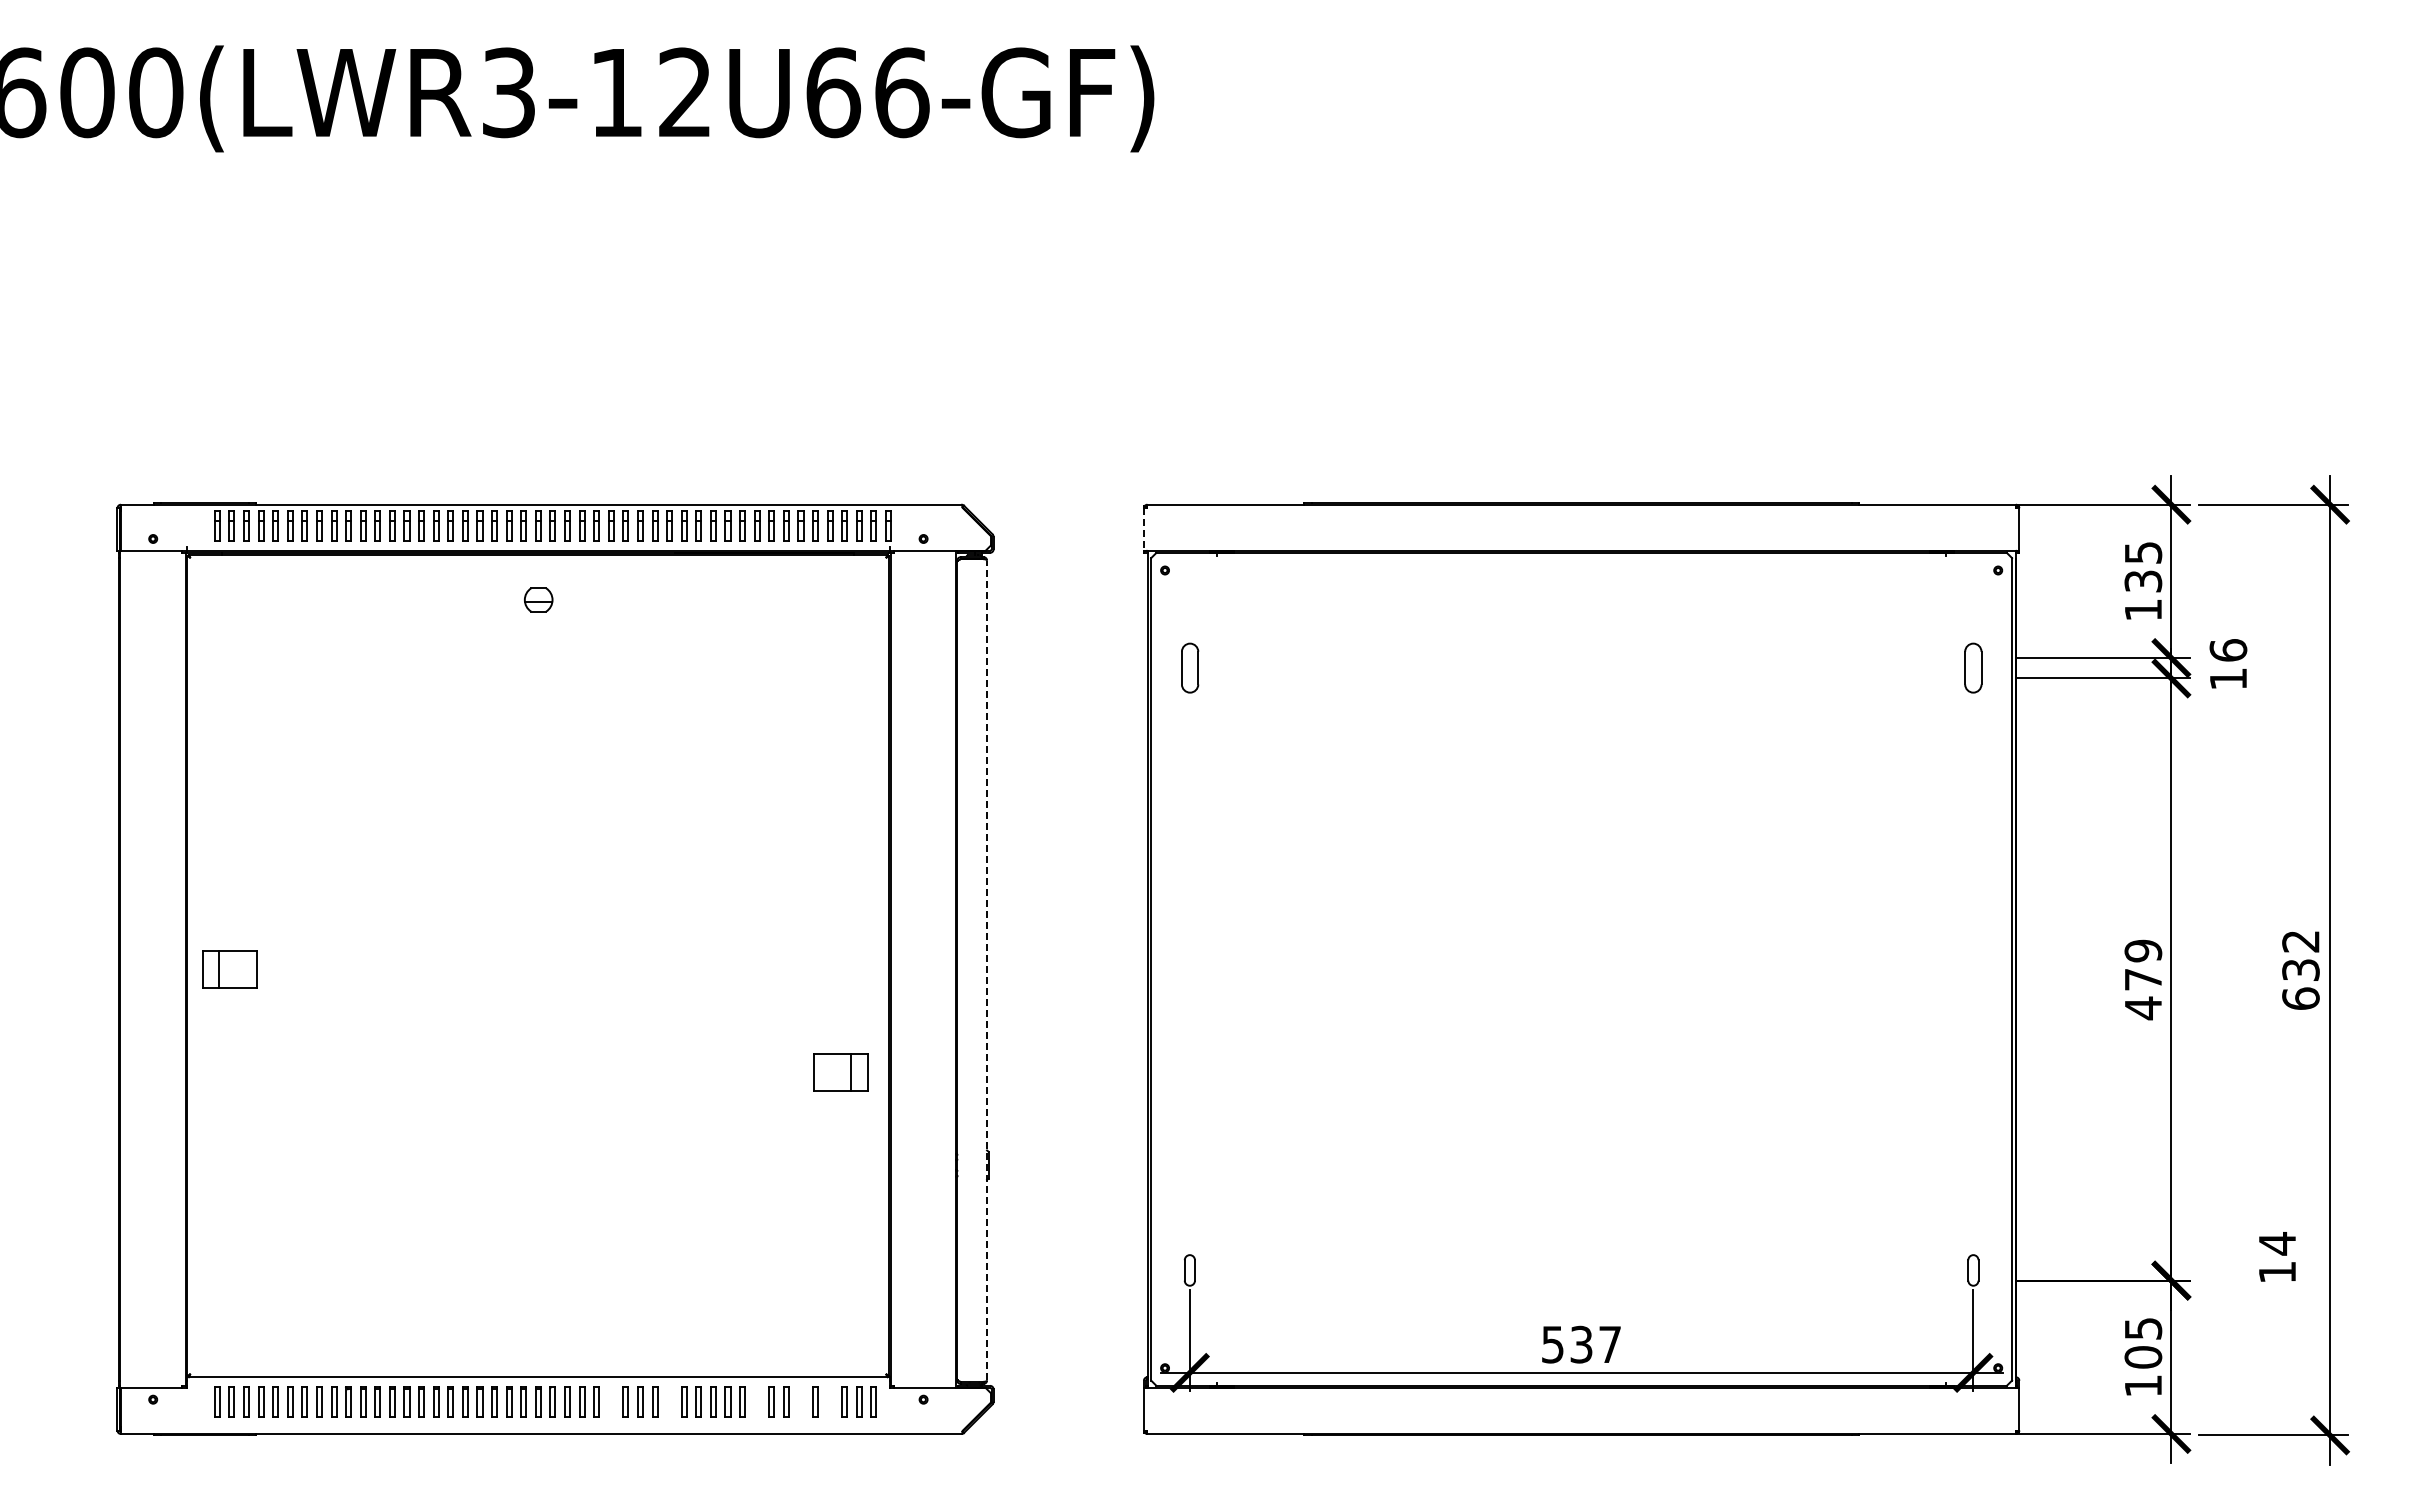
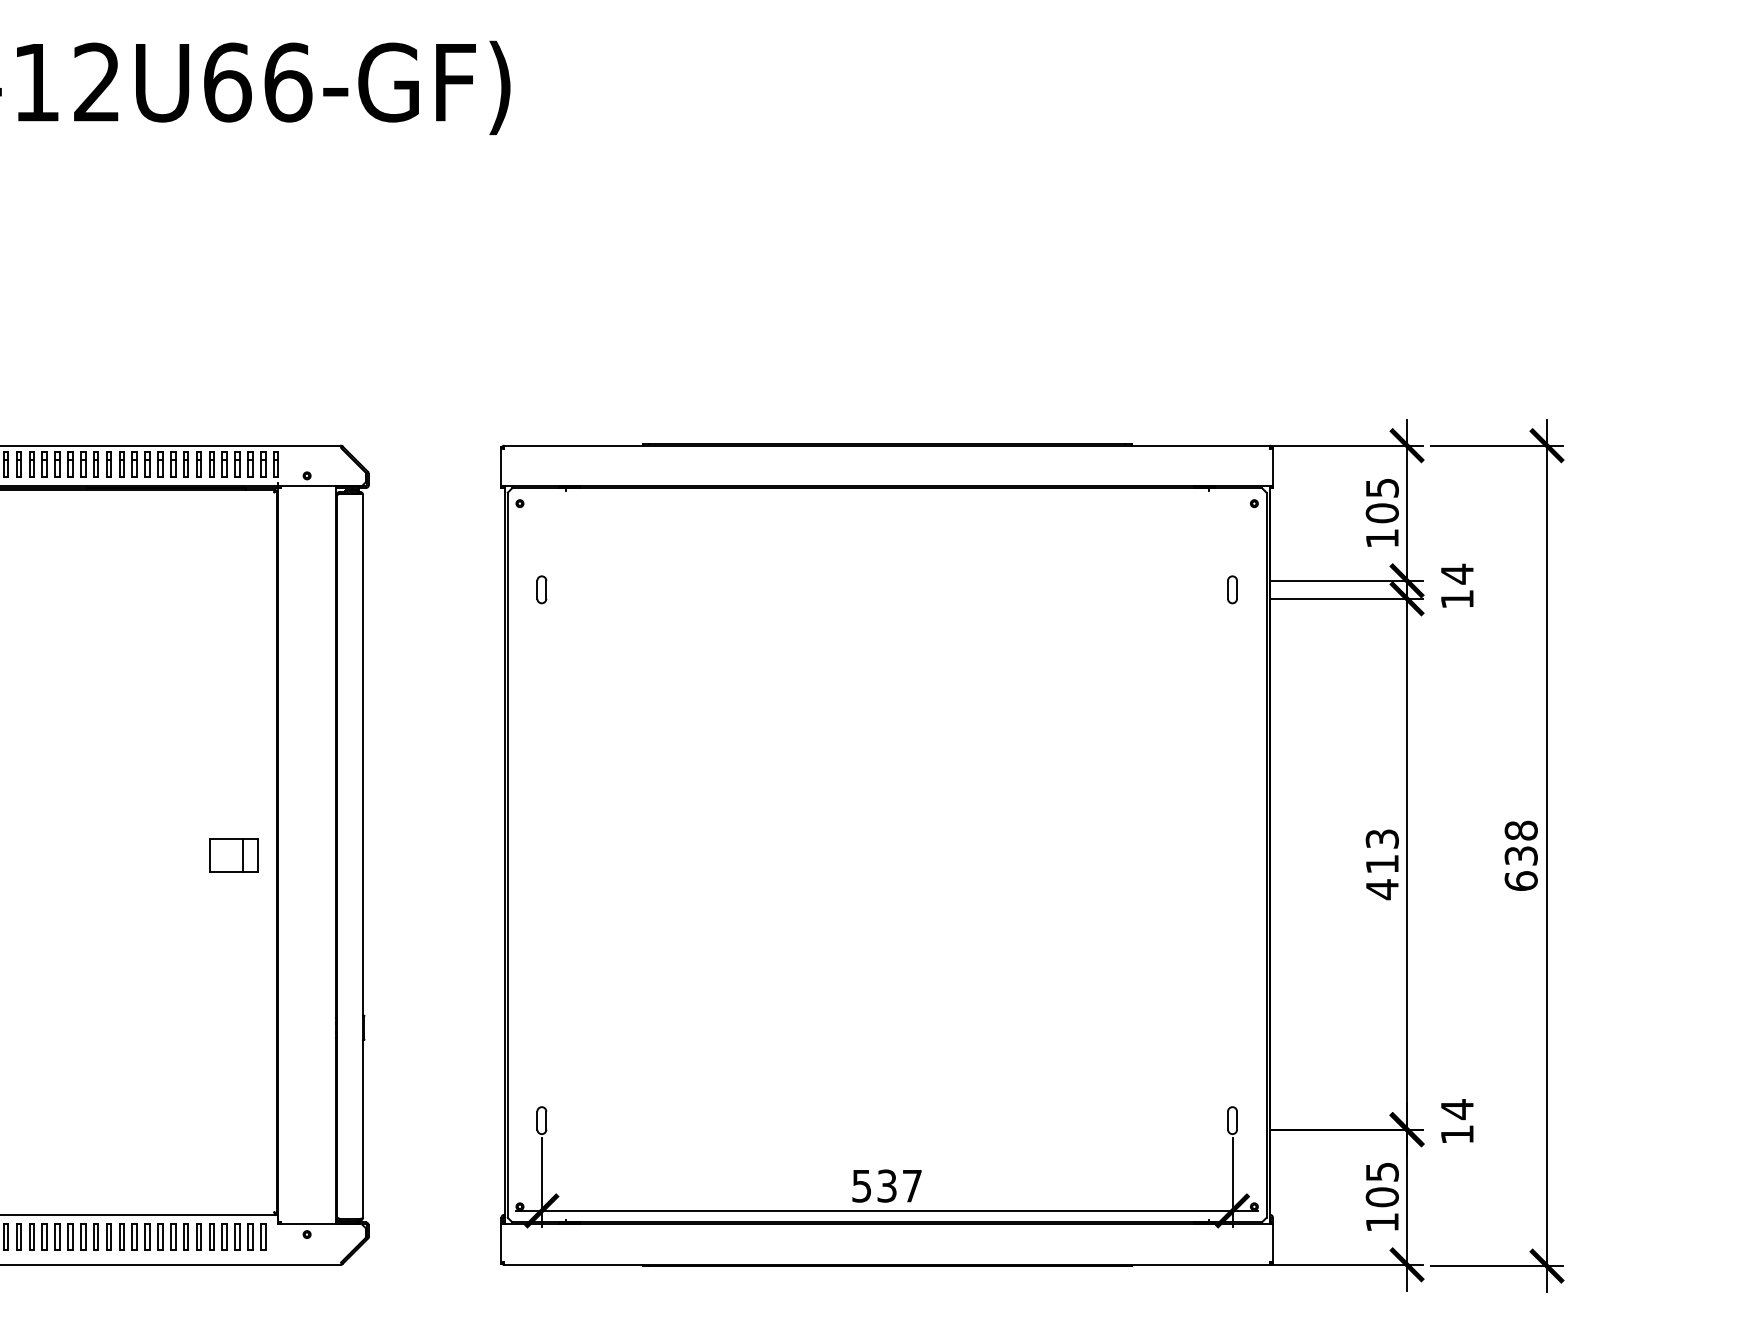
line: (1143, 529) -> (500, 467), dashed -> solid
text: (2143, 581) -> (1382, 513), 135 -> 105
text: (2228, 650) -> (1457, 574), 16 -> 14
part: (1189, 668) -> (541, 590), size x0.62
part: (1973, 668) -> (1232, 590), size x0.62
text: (2300, 941) -> (1520, 830), 632 -> 638
text: (2143, 964) -> (1382, 850), 479 -> 413
line: (987, 970) -> (363, 856), dashed -> solid
part: (840, 1072) -> (233, 855), moved
text: (2277, 1256) -> (1457, 1120), moved
part: (611, 1401) -> (32, 1236), added
part: (669, 1401) -> (83, 1236), added
part: (757, 1401) -> (160, 1236), added
part: (800, 1401) -> (198, 1236), added
part: (830, 1401) -> (225, 1236), added

